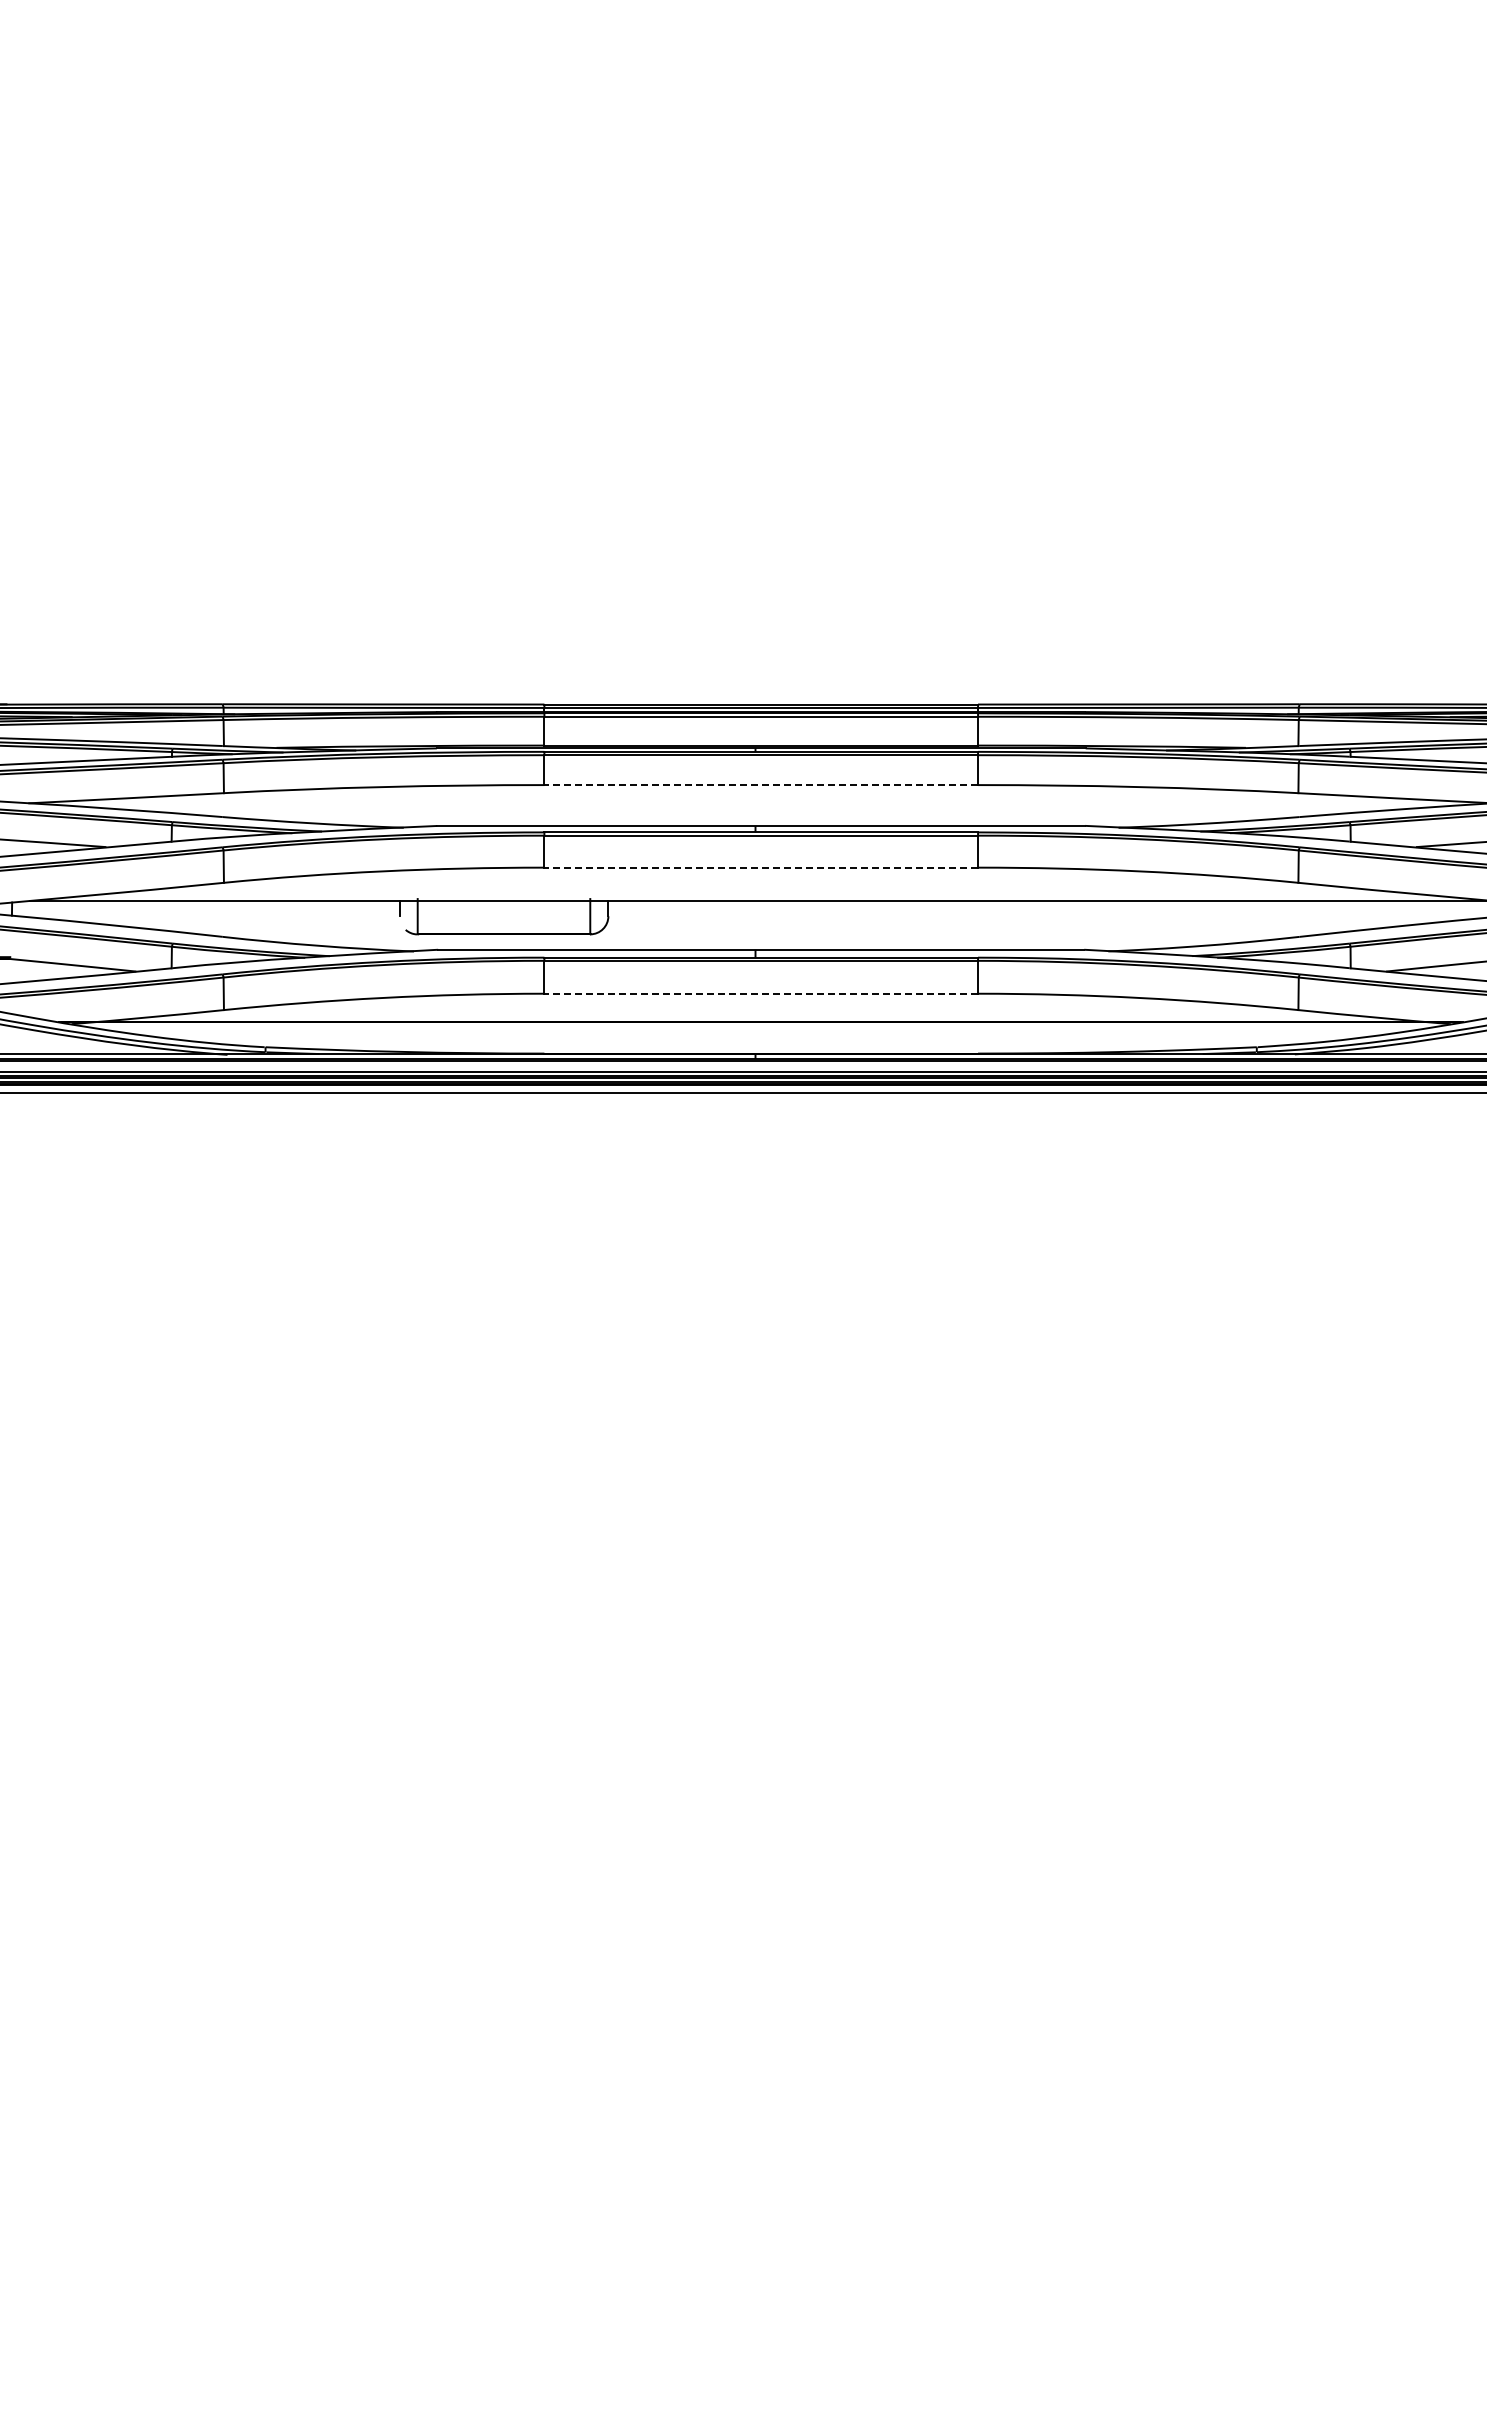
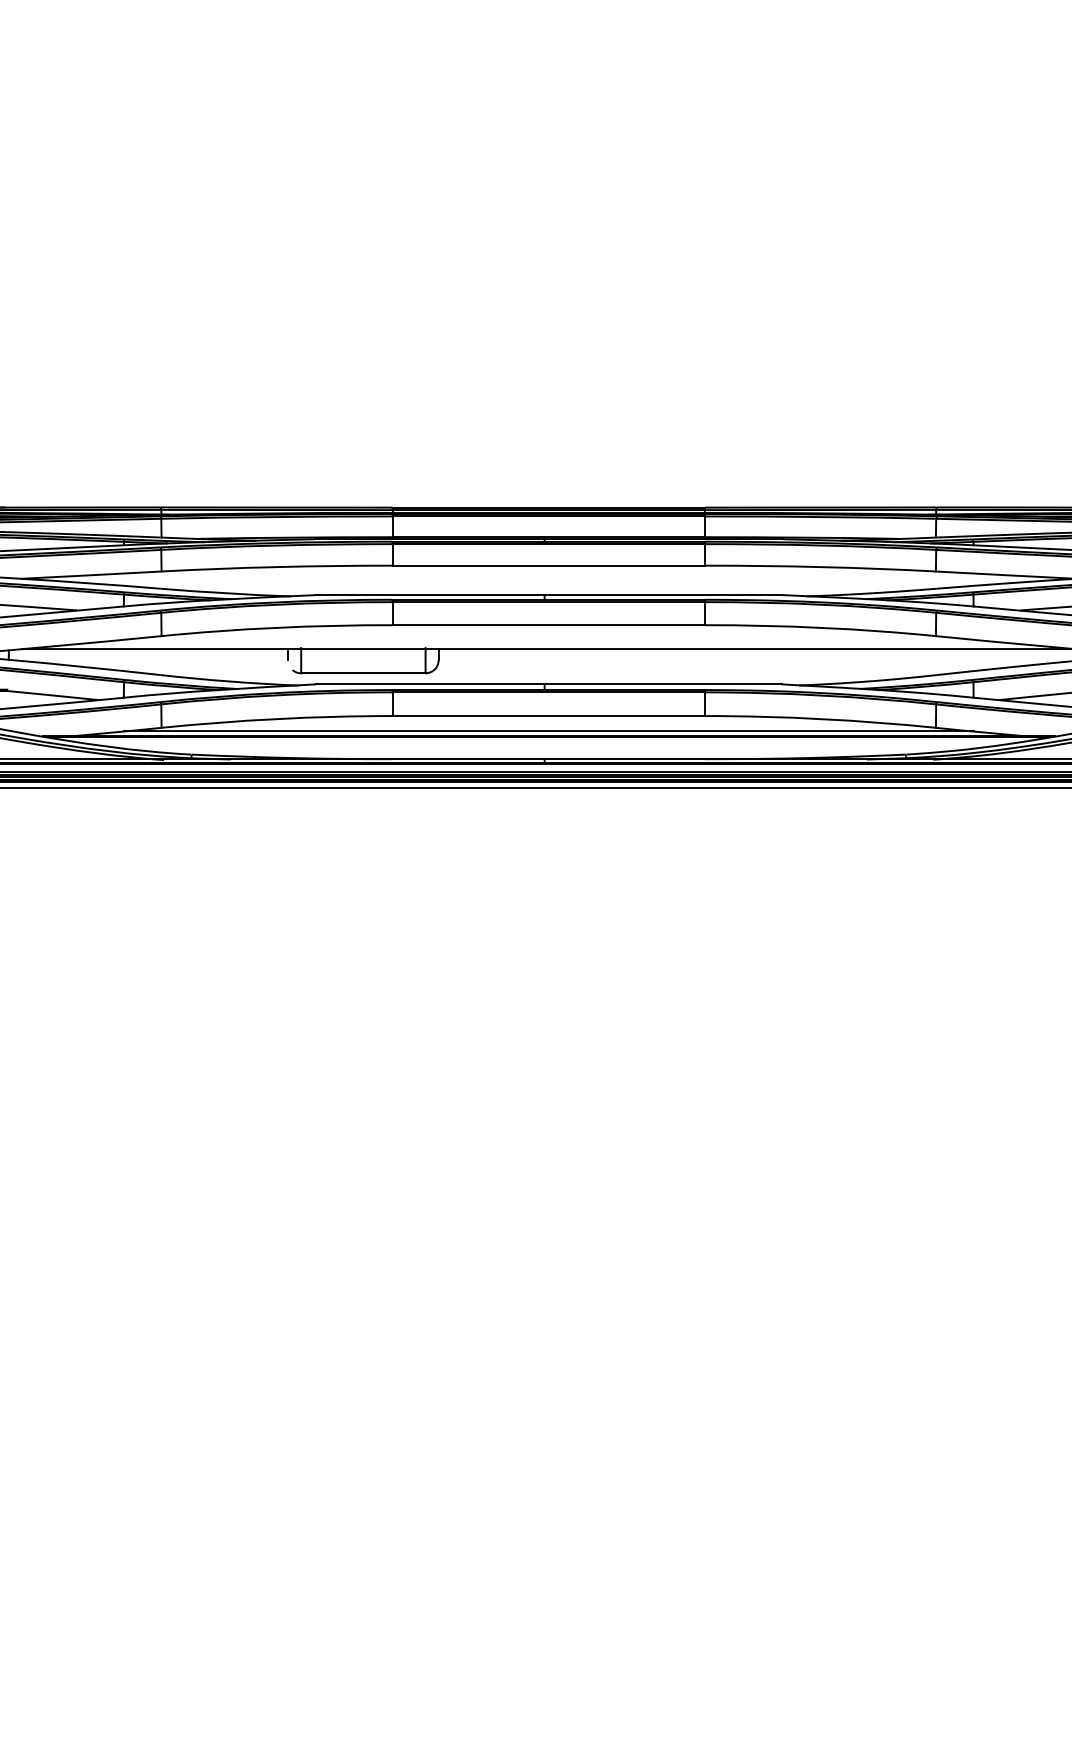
line: (761, 785) -> (548, 565), dashed -> solid
line: (761, 867) -> (548, 625), dashed -> solid
line: (761, 993) -> (548, 715), dashed -> solid
line: (760, 1014) -> (548, 731), added

